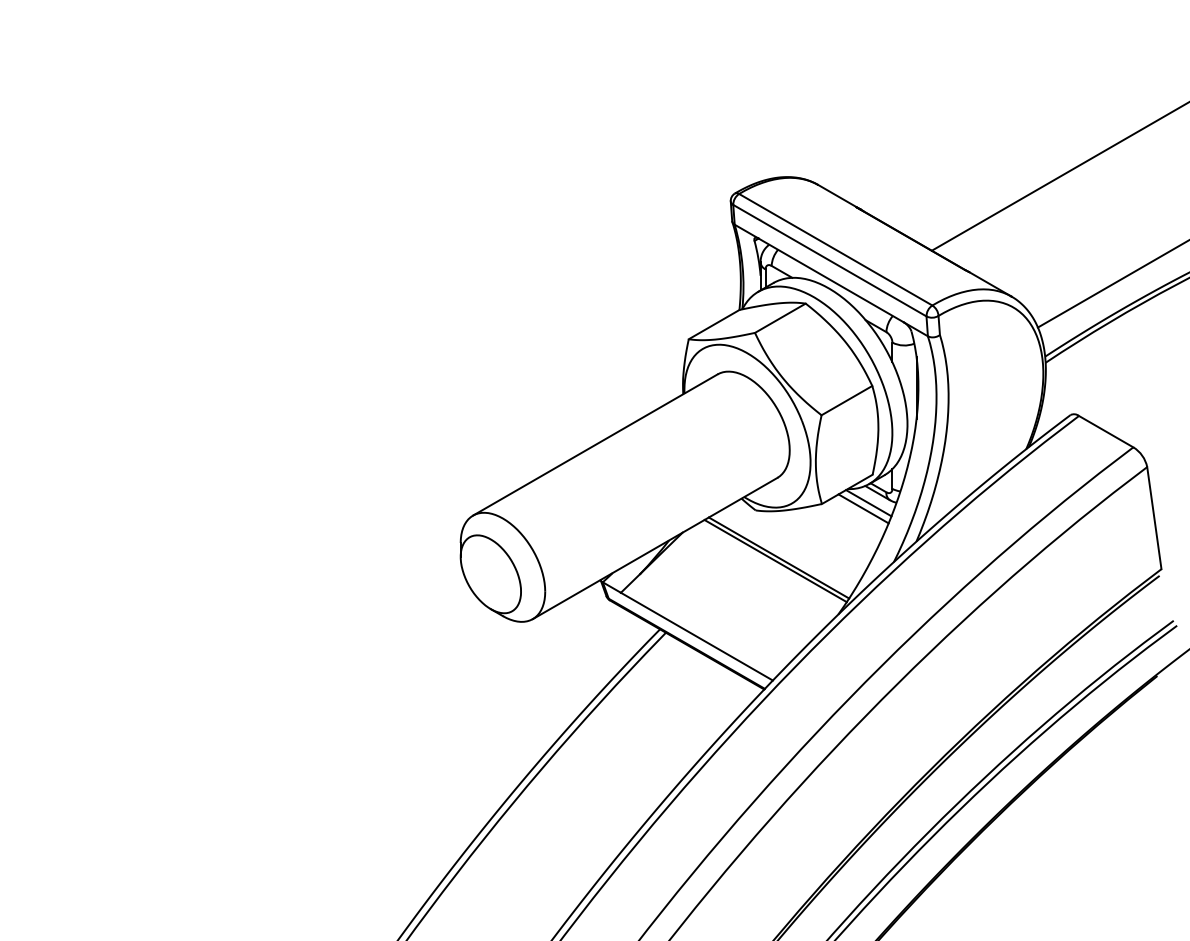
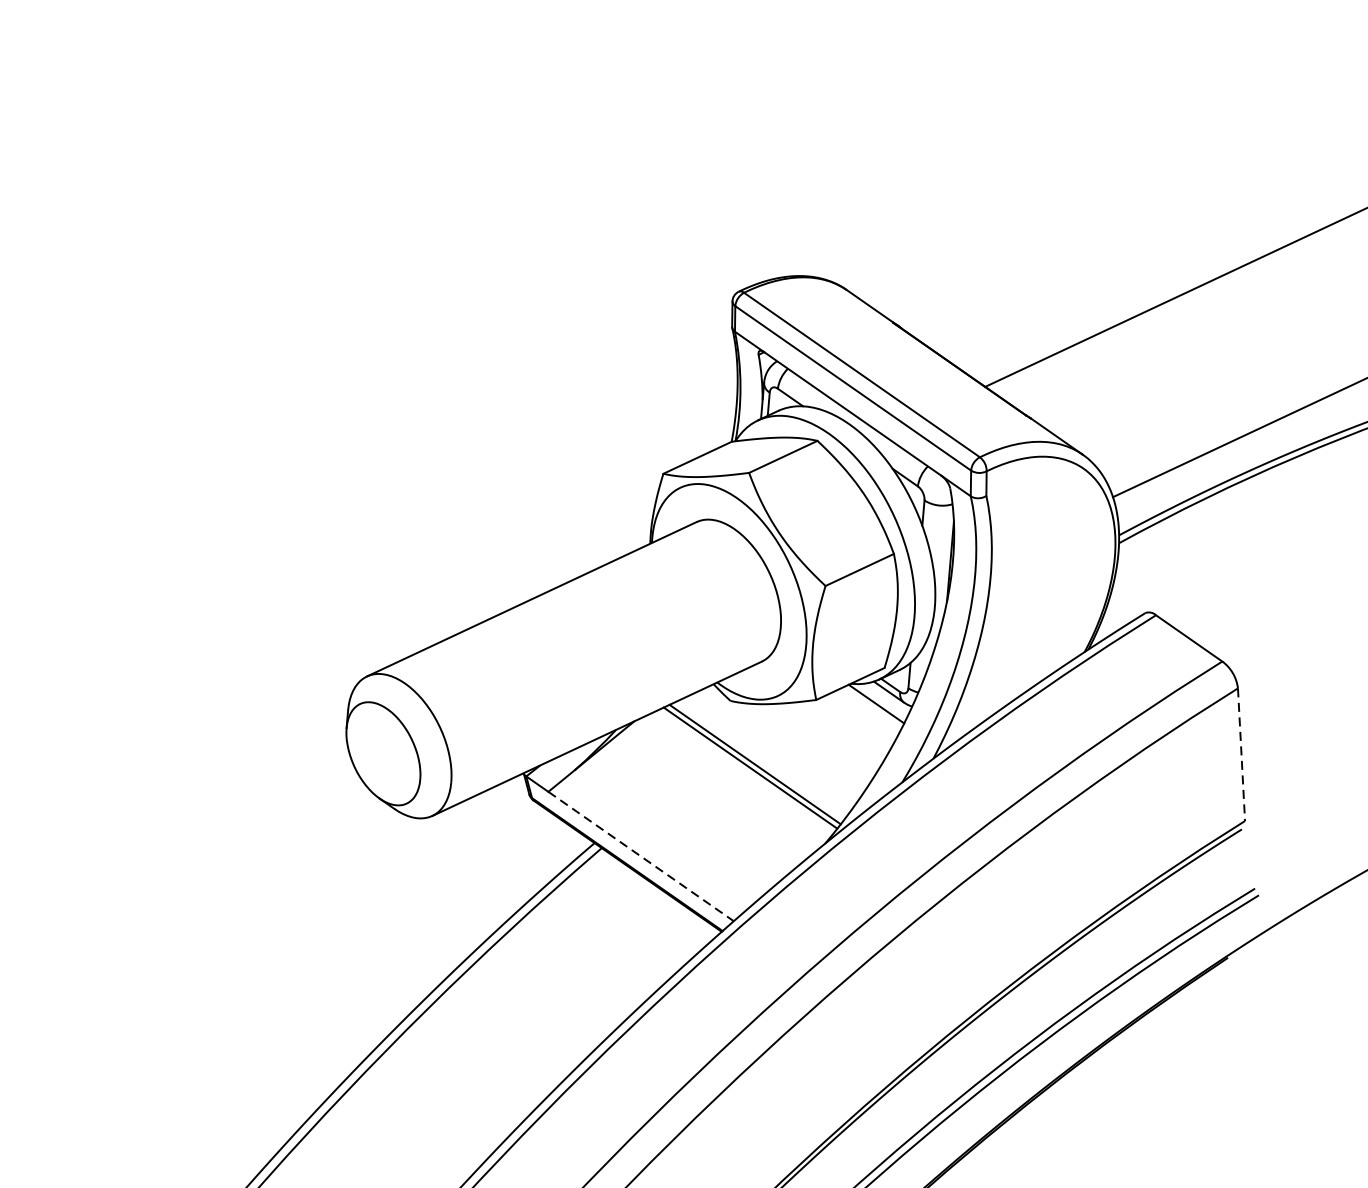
line: (863, 508) -> (869, 710), removed
line: (1154, 518) -> (1241, 755), solid -> dashed
line: (696, 636) -> (640, 856), solid -> dashed

